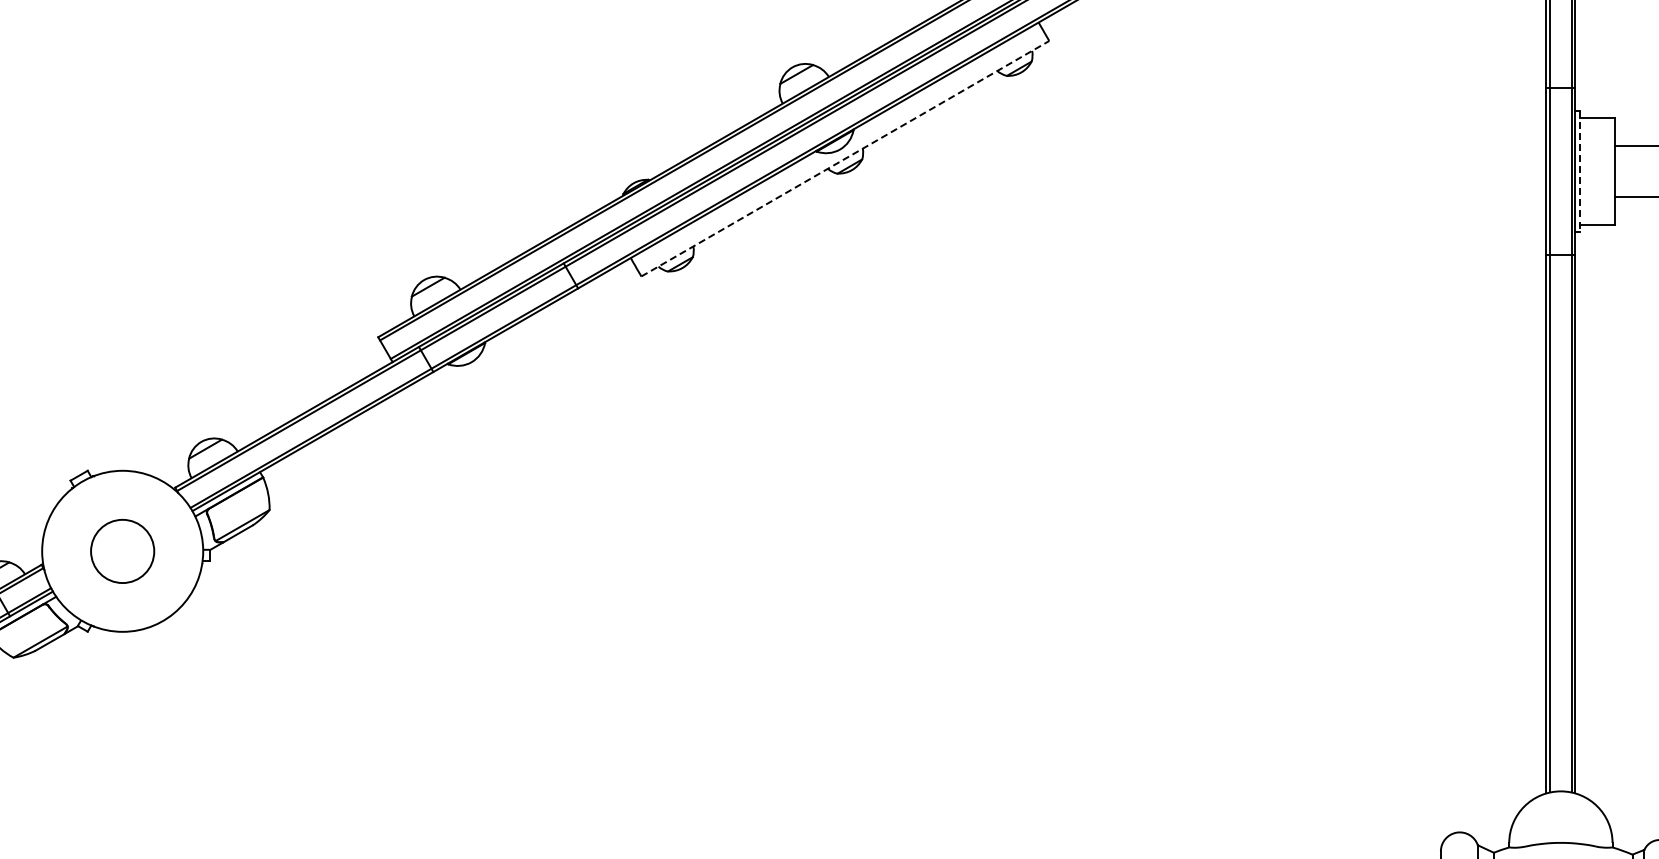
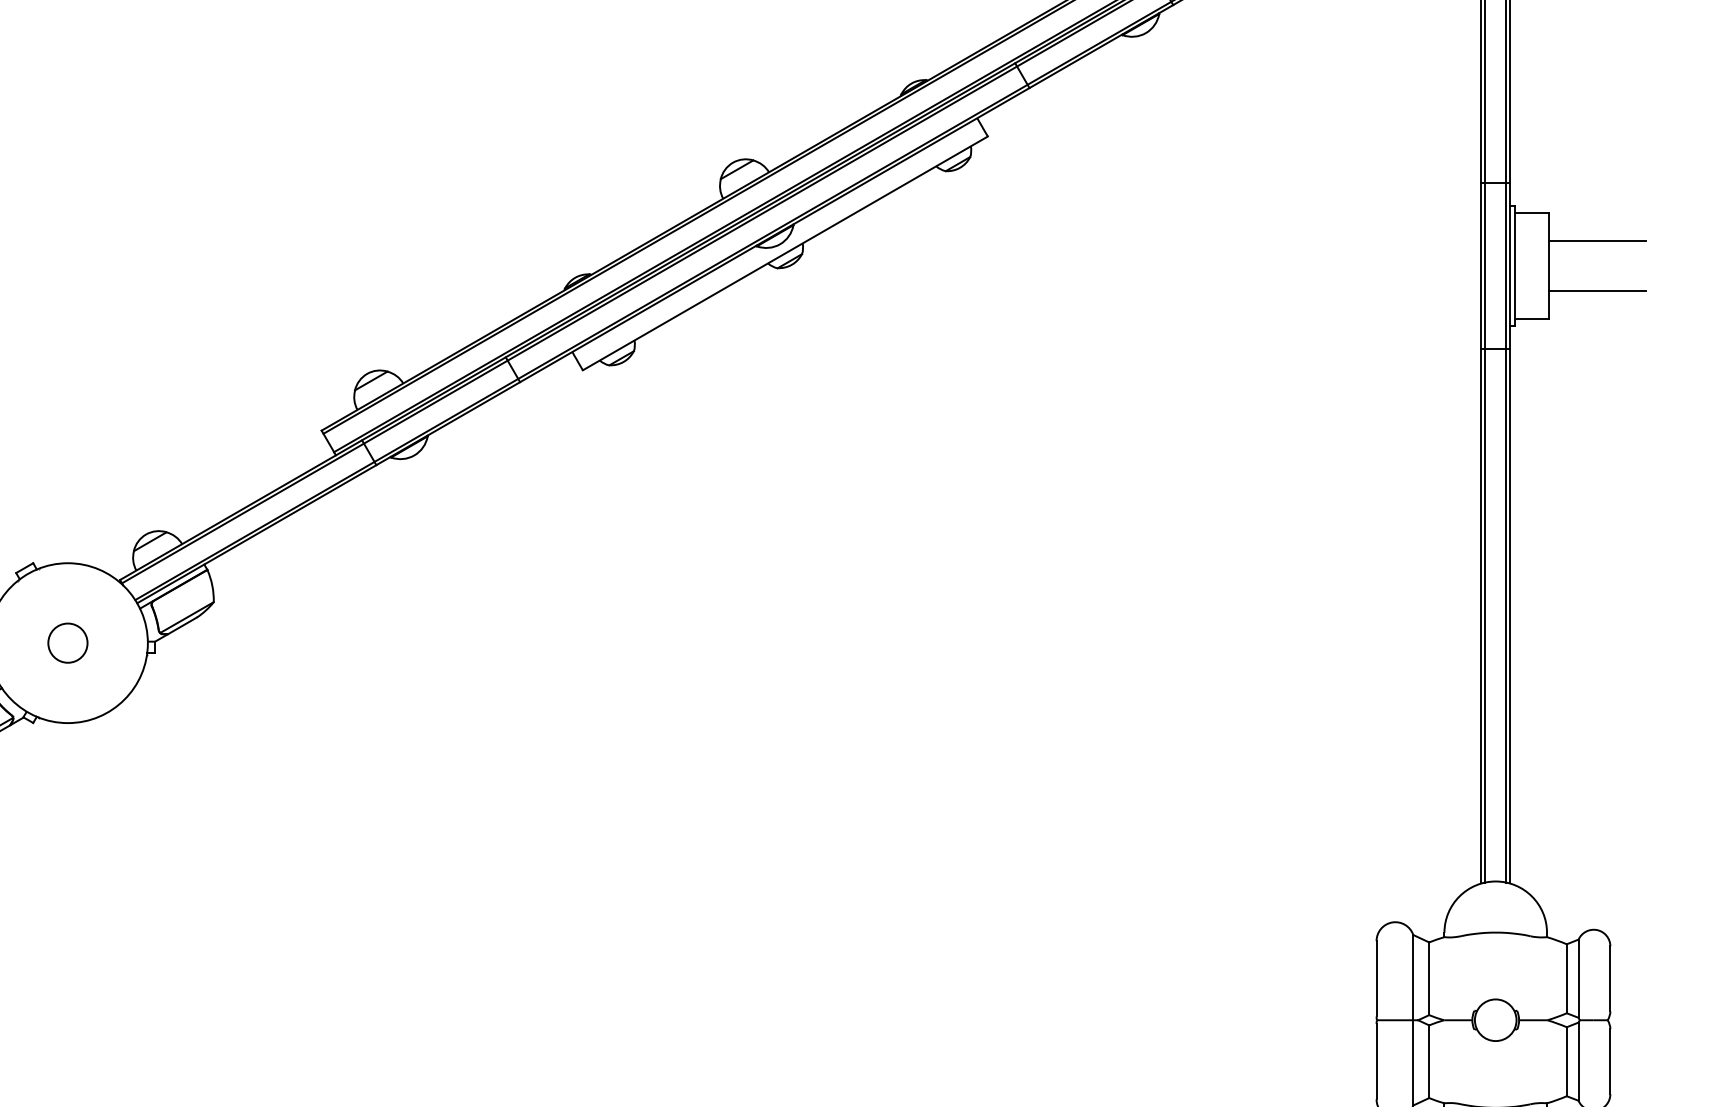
line: (845, 158) -> (785, 253), dashed -> solid
line: (1579, 171) -> (1514, 266), dashed -> solid
circle: (122, 550) -> (67, 642), size x0.62

